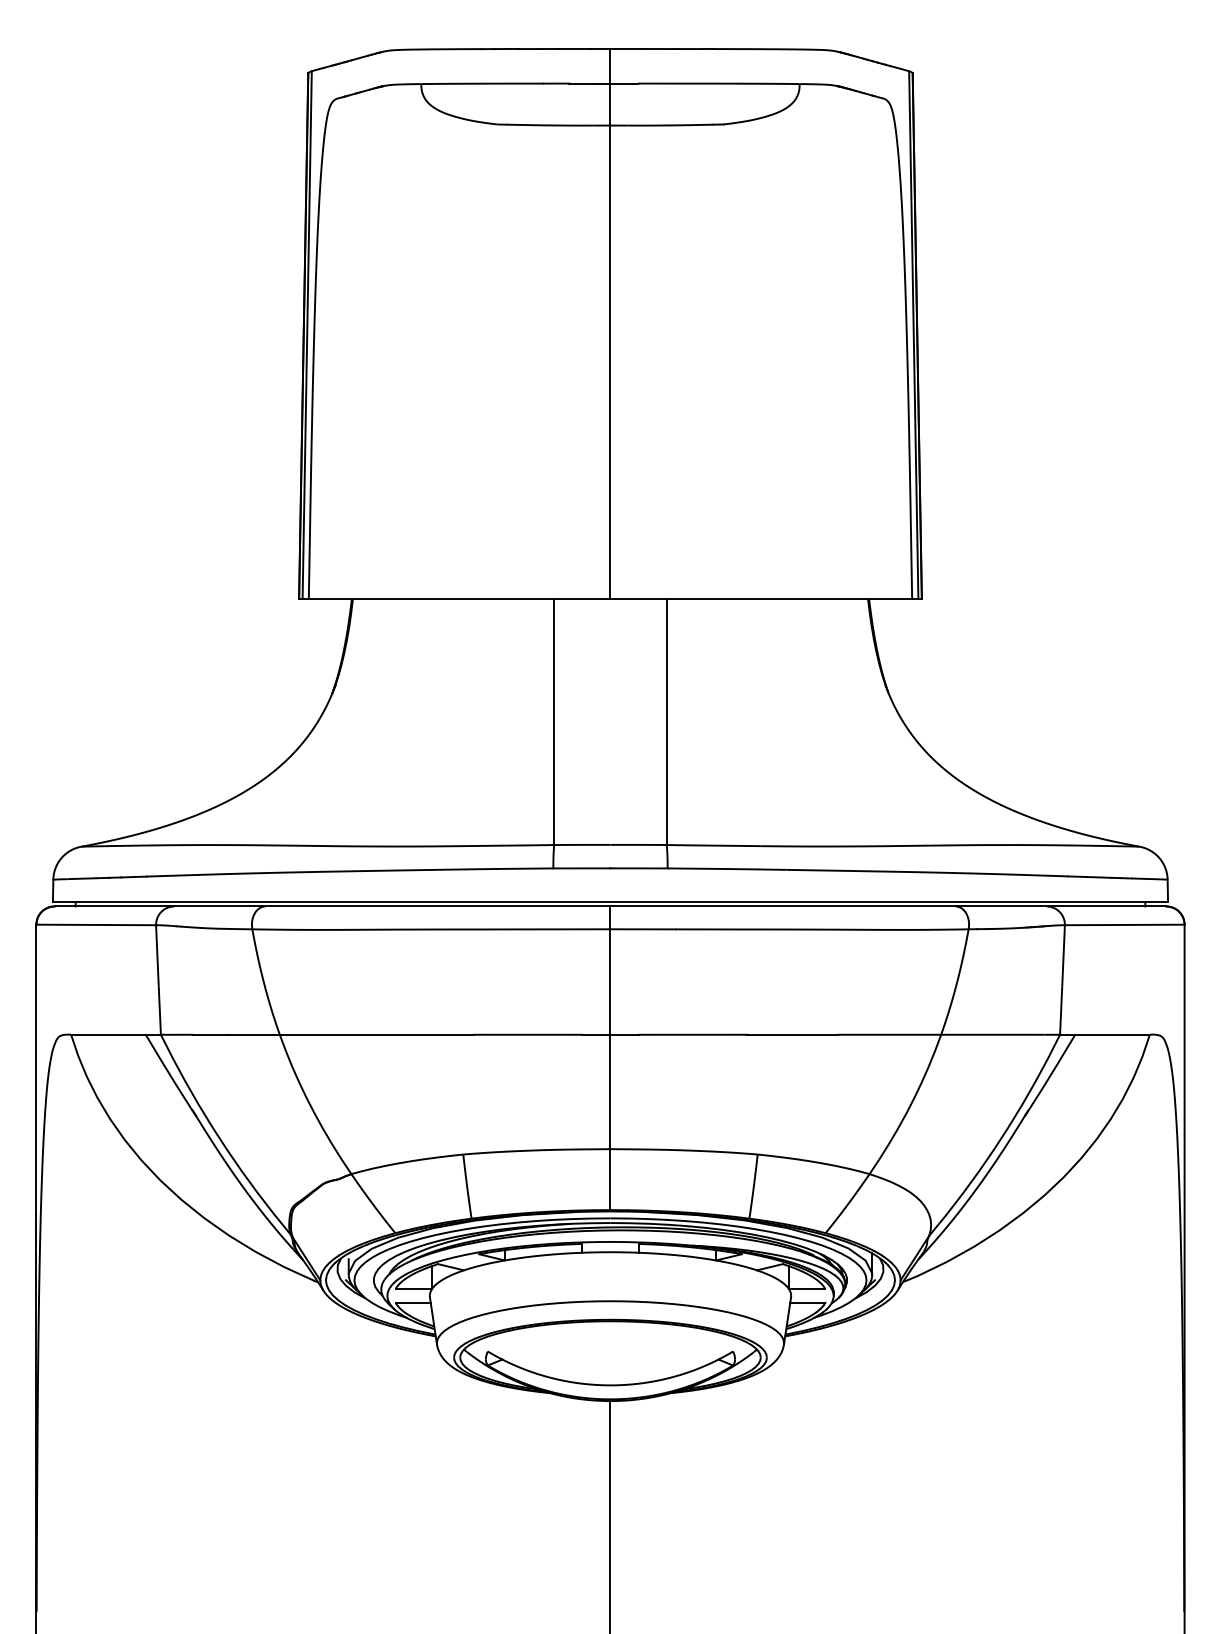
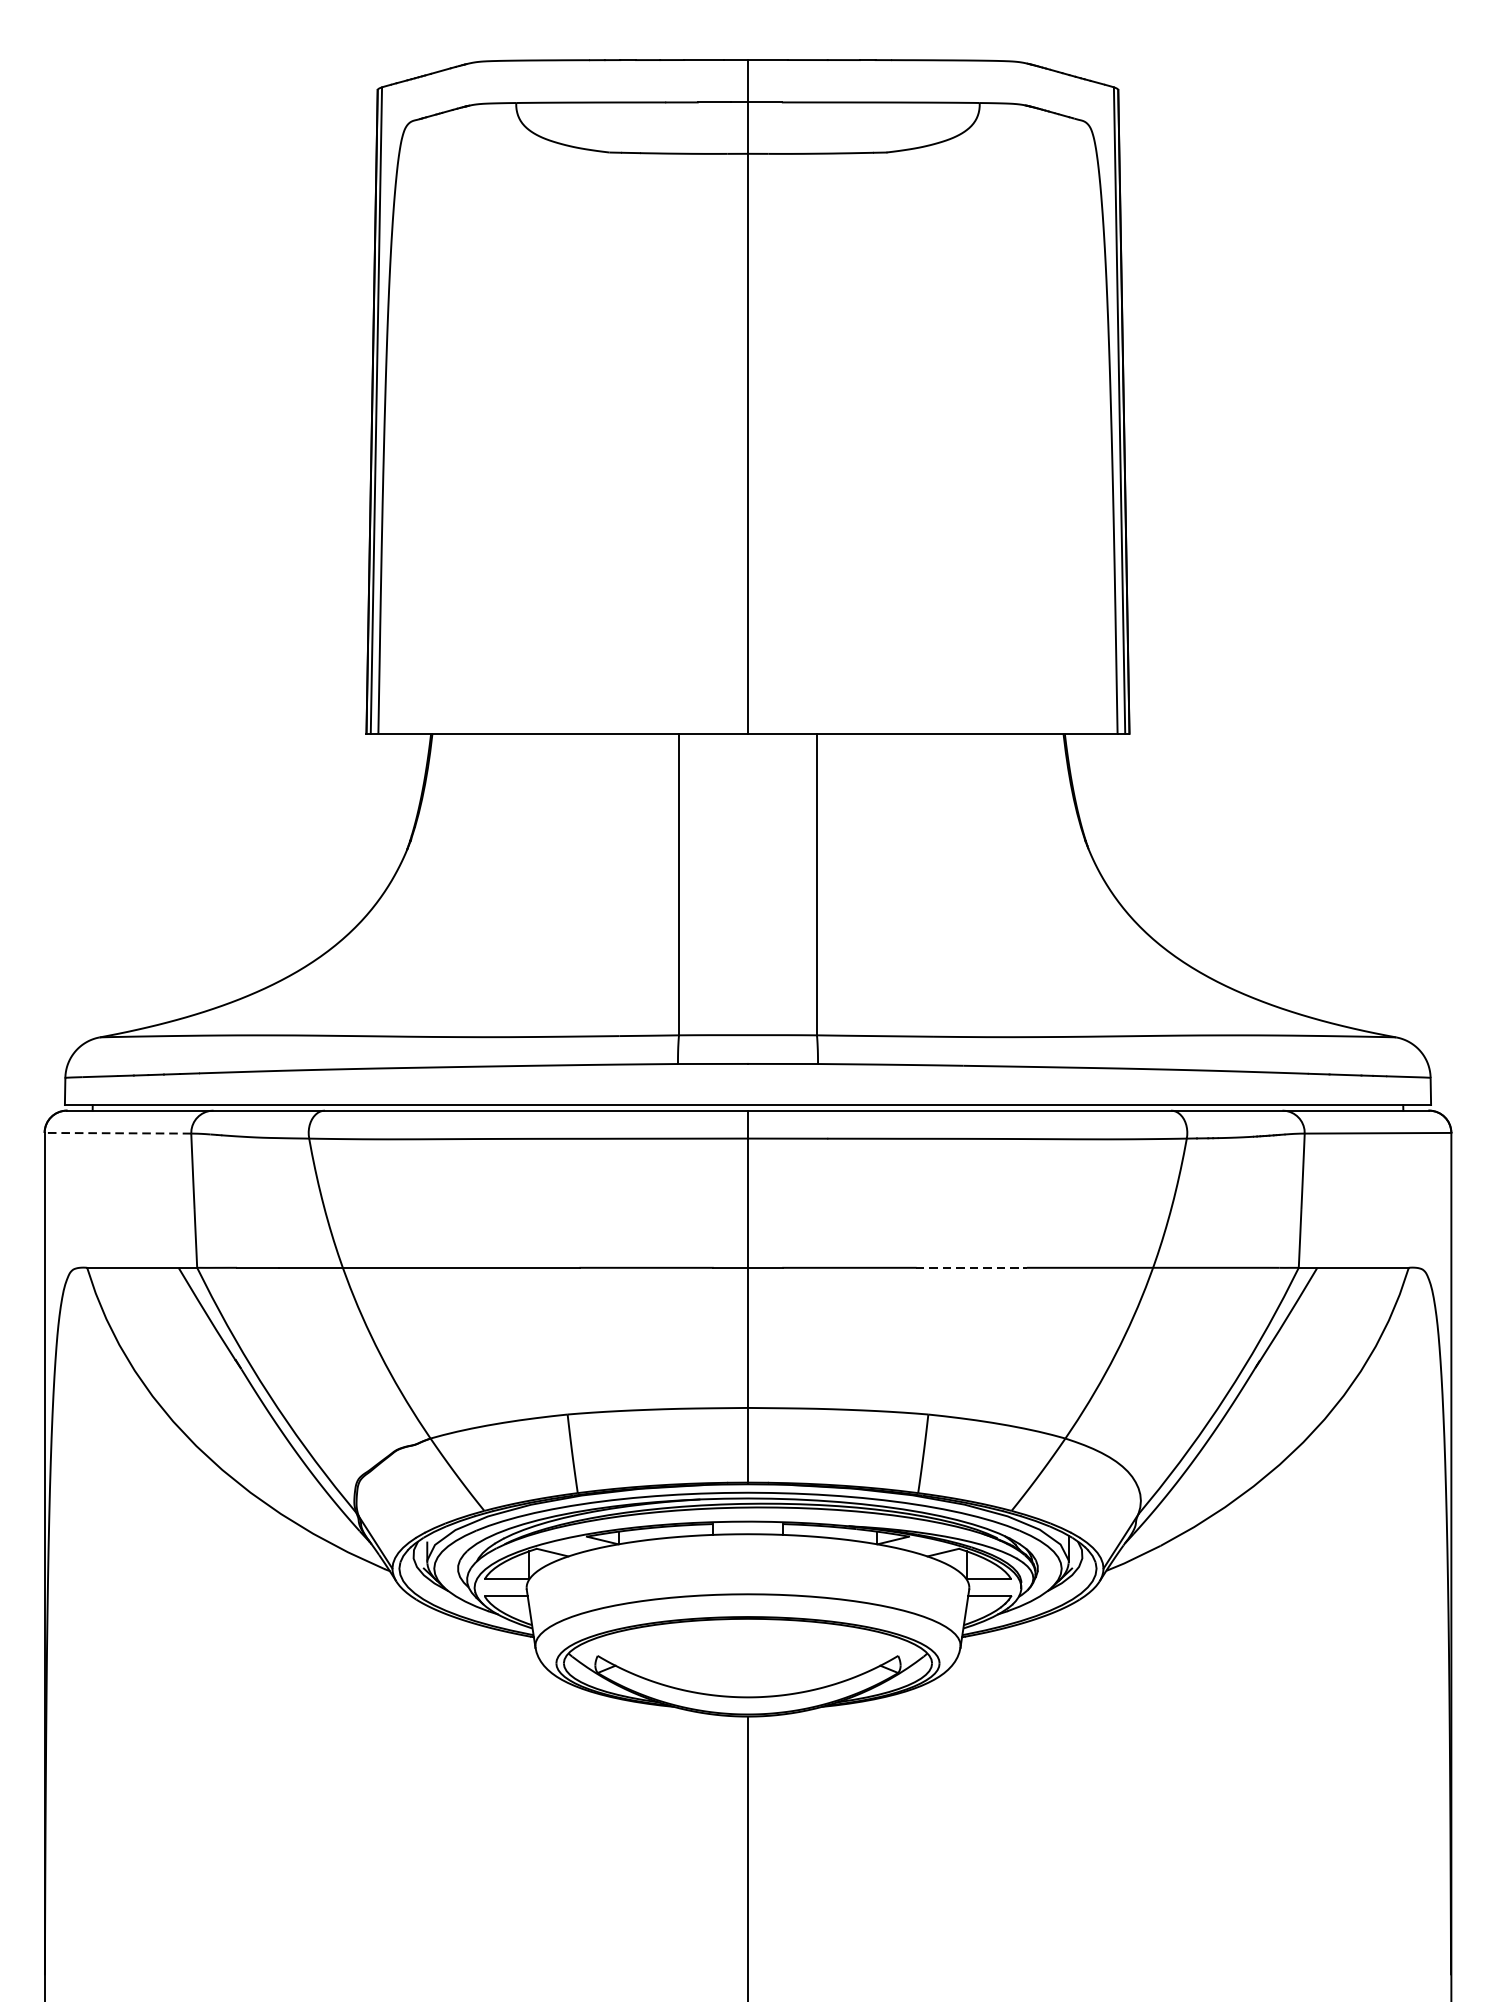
line: (96, 924) -> (118, 1132), solid -> dashed
line: (793, 1034) -> (972, 1267), solid -> dashed

